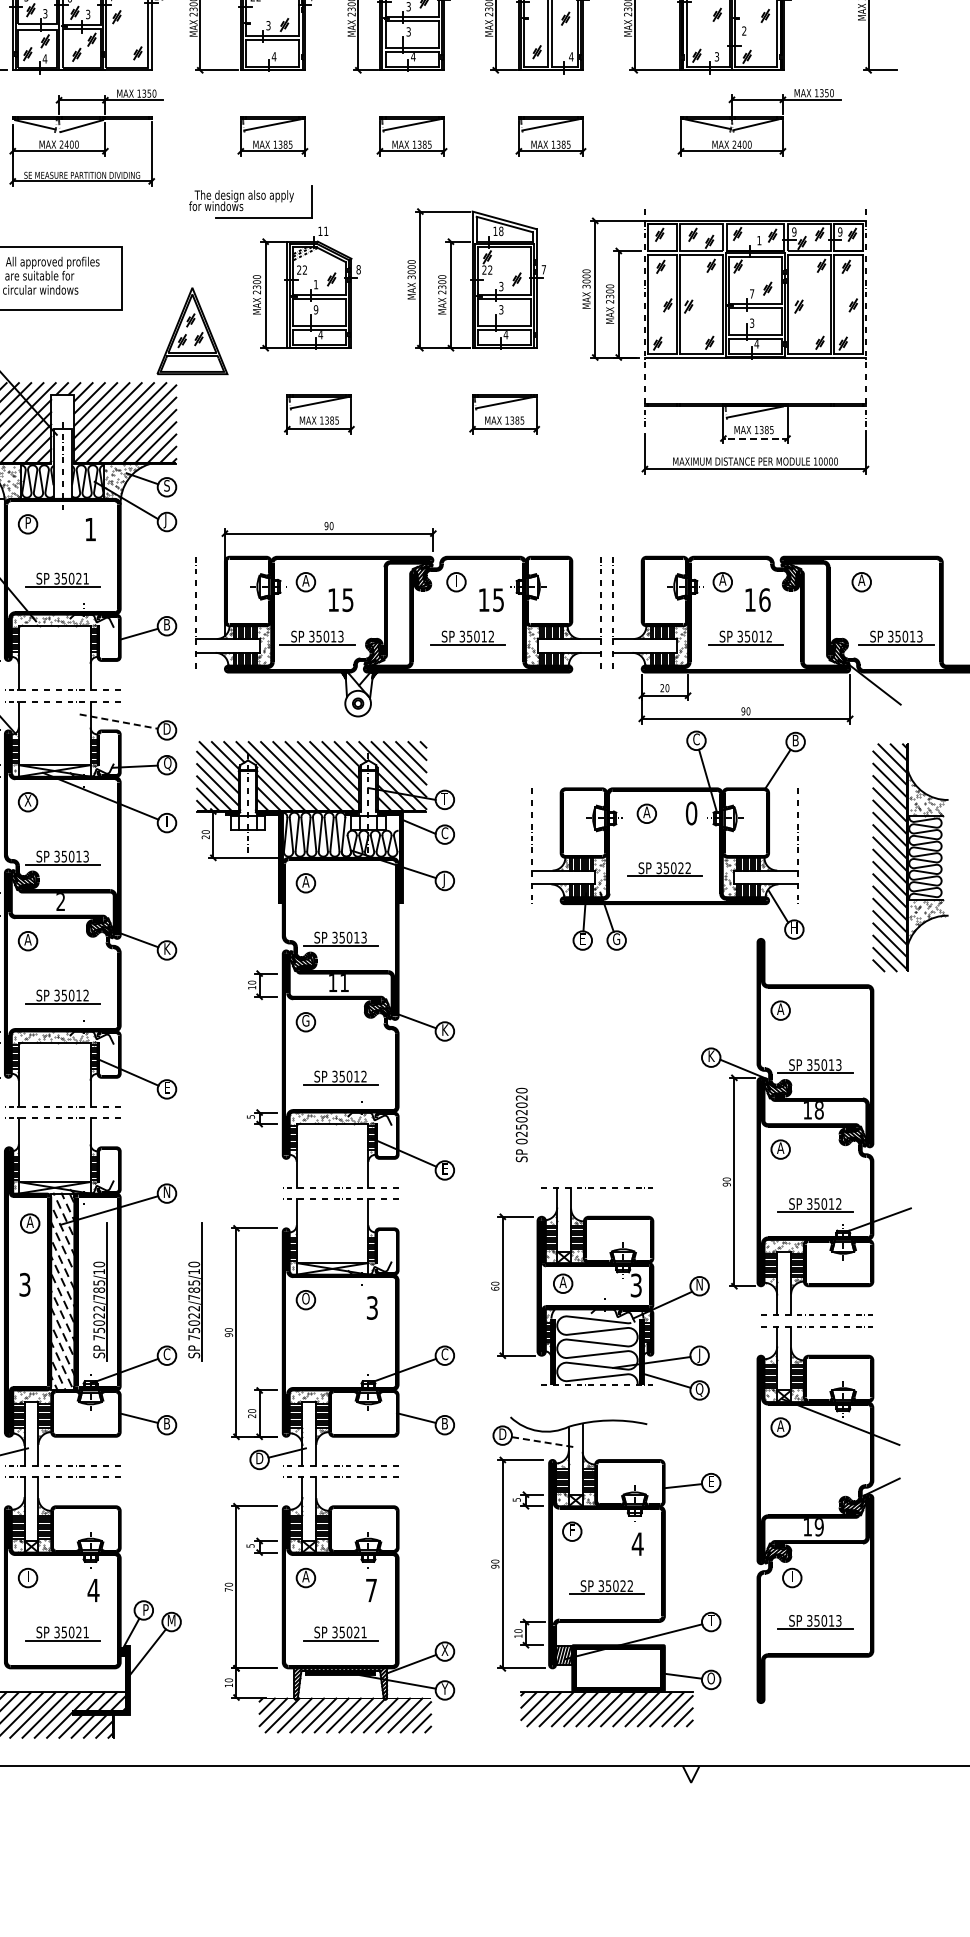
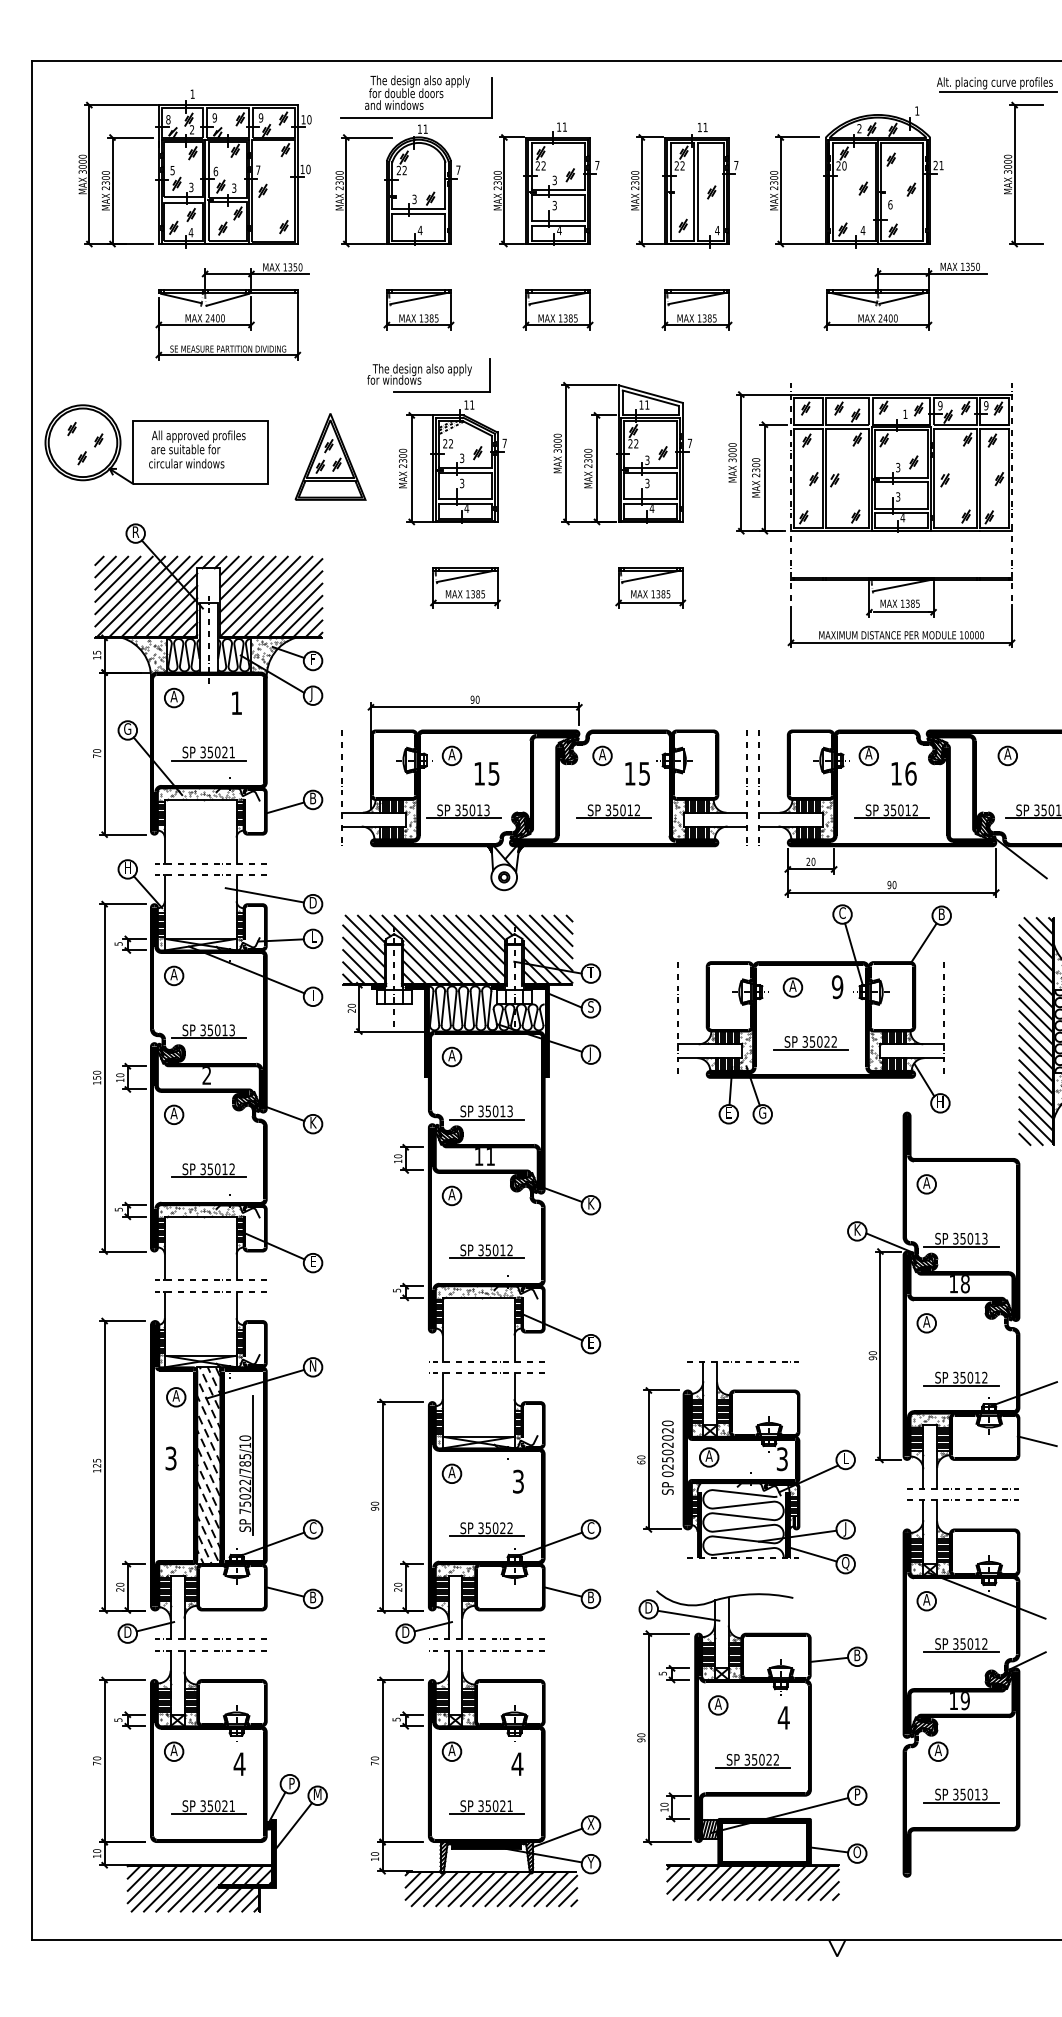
text: (744, 30) -> (890, 204), 2 -> 6
text: (716, 56) -> (862, 230), 3 -> 4
part: (250, 201) -> (428, 375), moved
text: (501, 230) -> (647, 404), 18 -> 11
text: (358, 269) -> (504, 443), 8 -> 7
text: (316, 284) -> (462, 458), 1 -> 3
text: (752, 293) -> (898, 467), 7 -> 3
text: (315, 309) -> (461, 483), 9 -> 3
part: (192, 330) -> (330, 456), moved
line: (755, 438) -> (901, 612), dashed -> solid
text: (166, 485) -> (312, 659), S -> F
text: (27, 522) -> (173, 696), P -> A
text: (456, 580) -> (602, 754), I -> A
line: (118, 721) -> (264, 895), dashed -> solid
text: (167, 763) -> (313, 937), Q -> L
text: (27, 800) -> (173, 974), X -> A
text: (691, 813) -> (837, 987), 0 -> 9
text: (444, 832) -> (590, 1006), C -> S
text: (305, 1020) -> (451, 1194), G -> A
text: (521, 1124) -> (667, 1457), moved
line: (890, 1267) -> (1036, 1441), added
text: (699, 1284) -> (845, 1458), N -> L
part: (195, 1291) -> (341, 1465), removed
text: (305, 1298) -> (451, 1472), O -> A
part: (340, 1355) -> (486, 1529), added
line: (542, 1441) -> (688, 1615), dashed -> solid
part: (815, 1471) -> (961, 1645), added
text: (711, 1481) -> (857, 1655), E -> B
text: (571, 1529) -> (717, 1703), F -> A
text: (27, 1576) -> (173, 1750), I -> A
text: (791, 1576) -> (937, 1750), I -> A
text: (371, 1589) -> (517, 1763), 7 -> 4
text: (711, 1620) -> (857, 1794), T -> P

